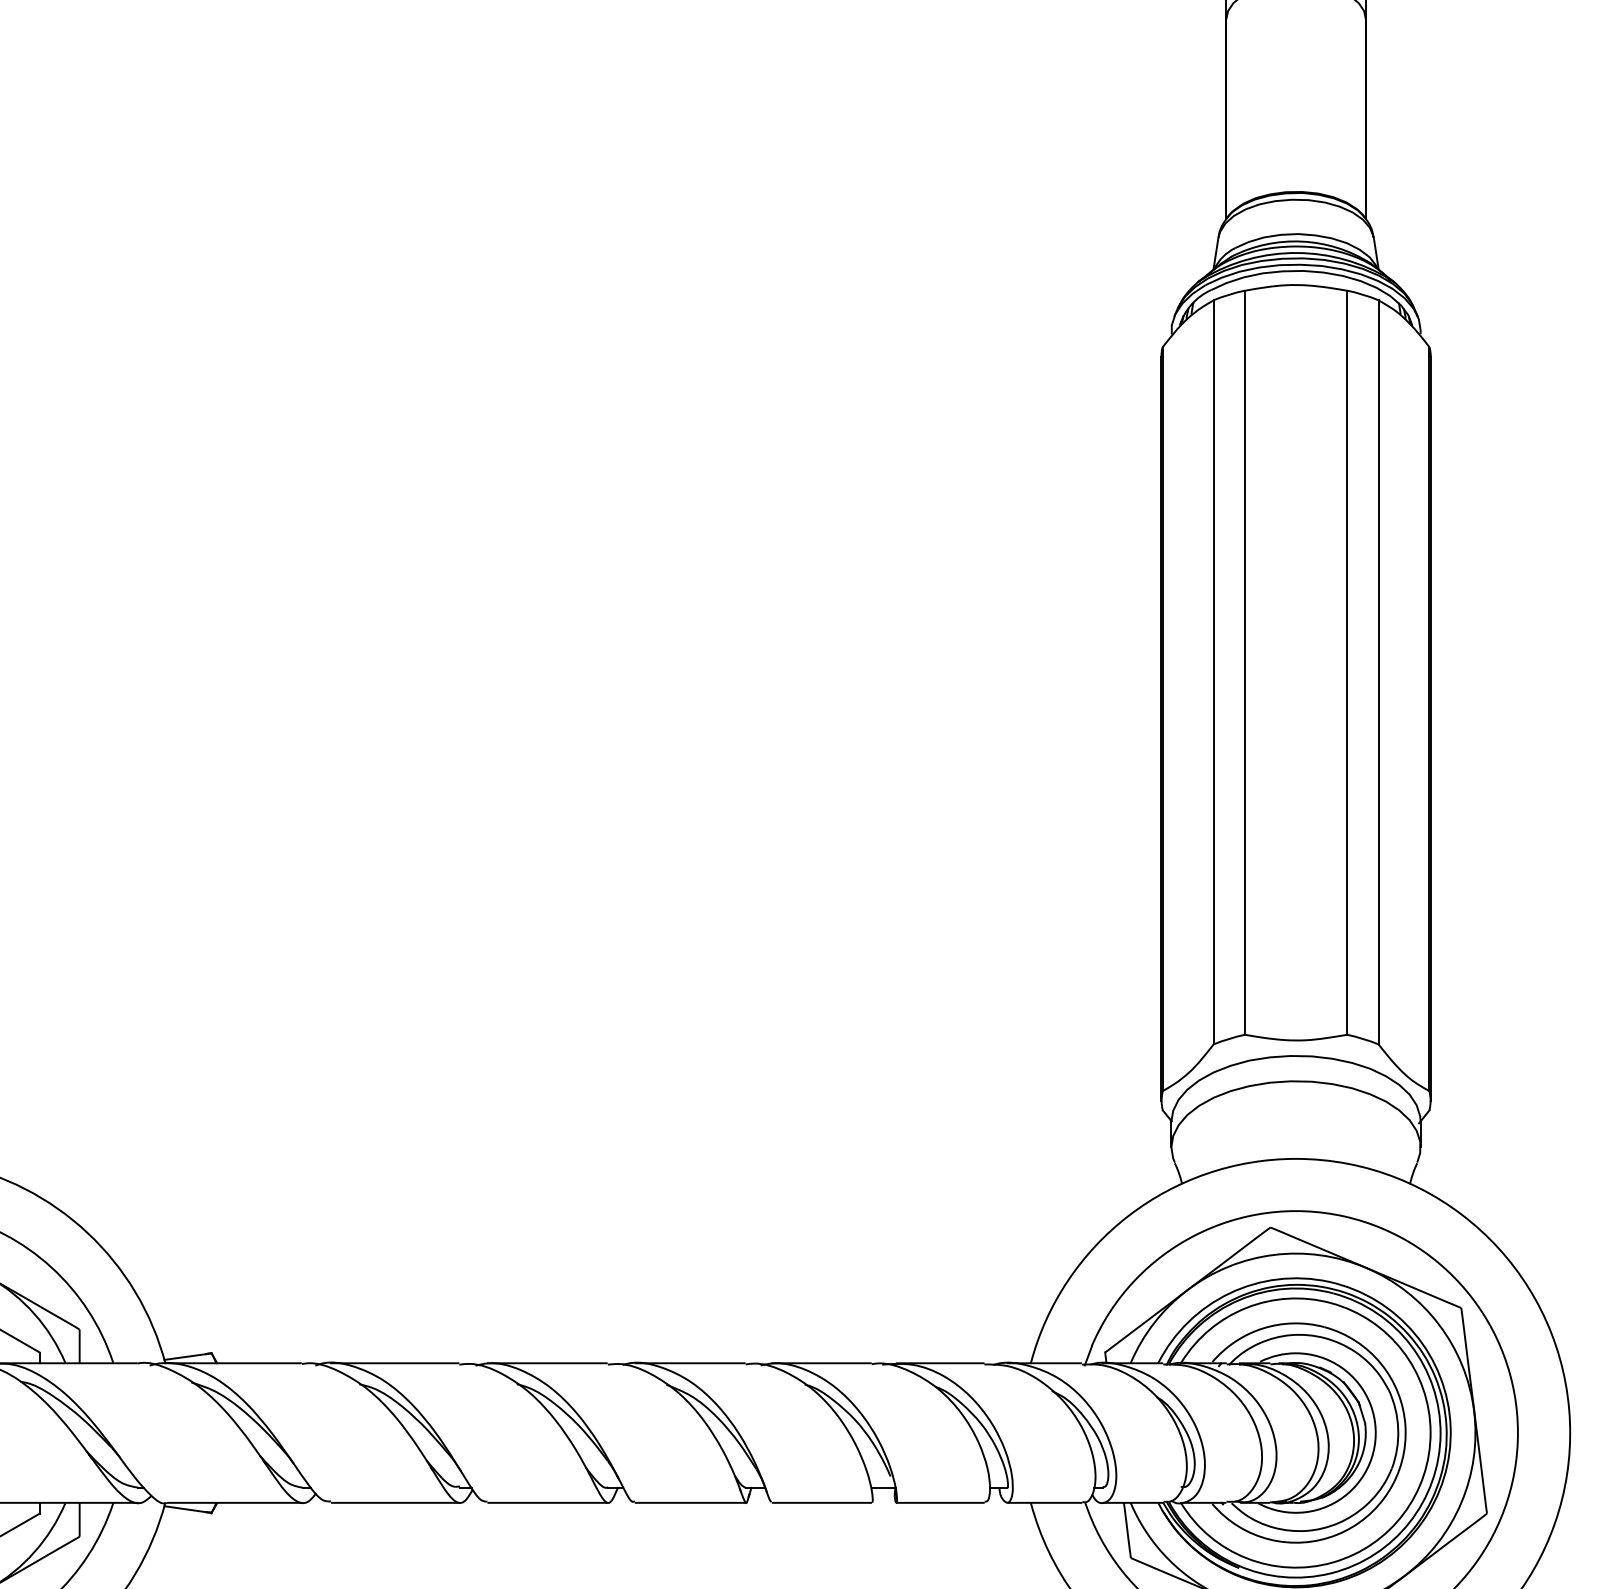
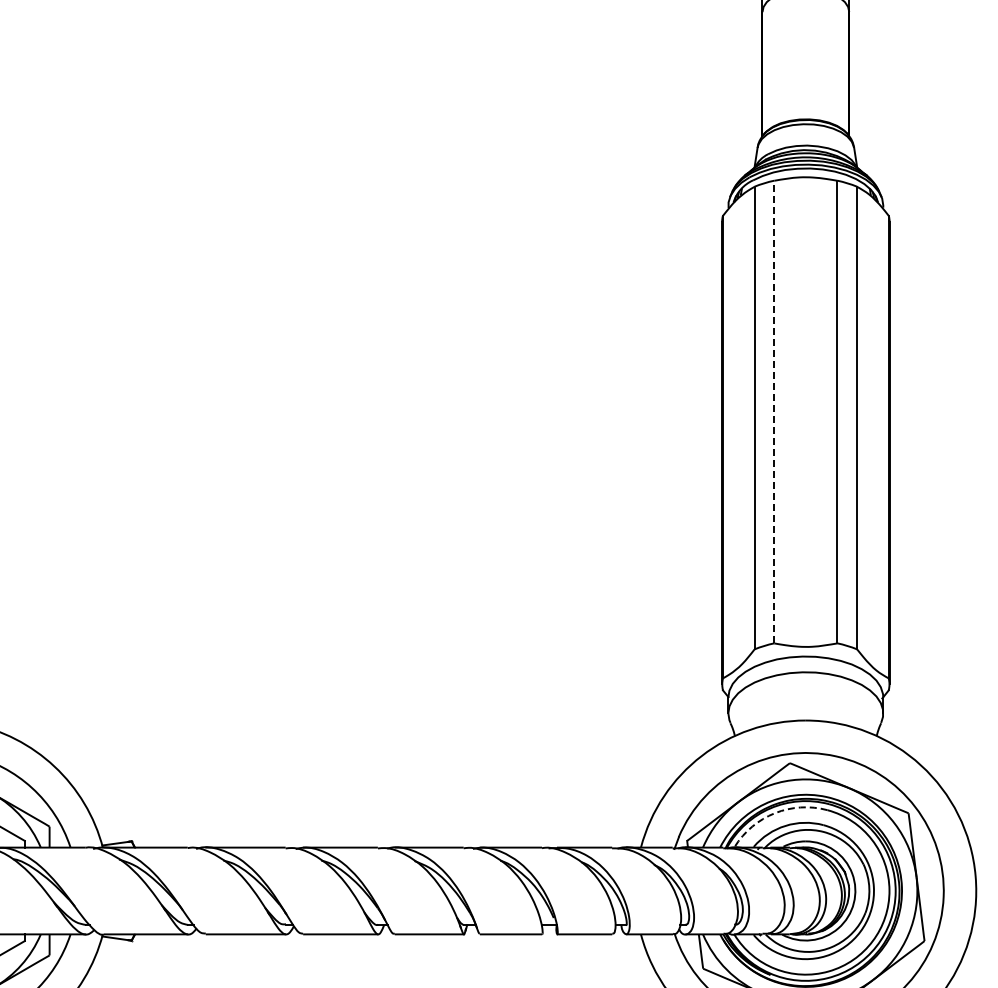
line: (1245, 661) -> (774, 411), solid -> dashed
arc: (1245, 1308) -> (774, 813), solid -> dashed

